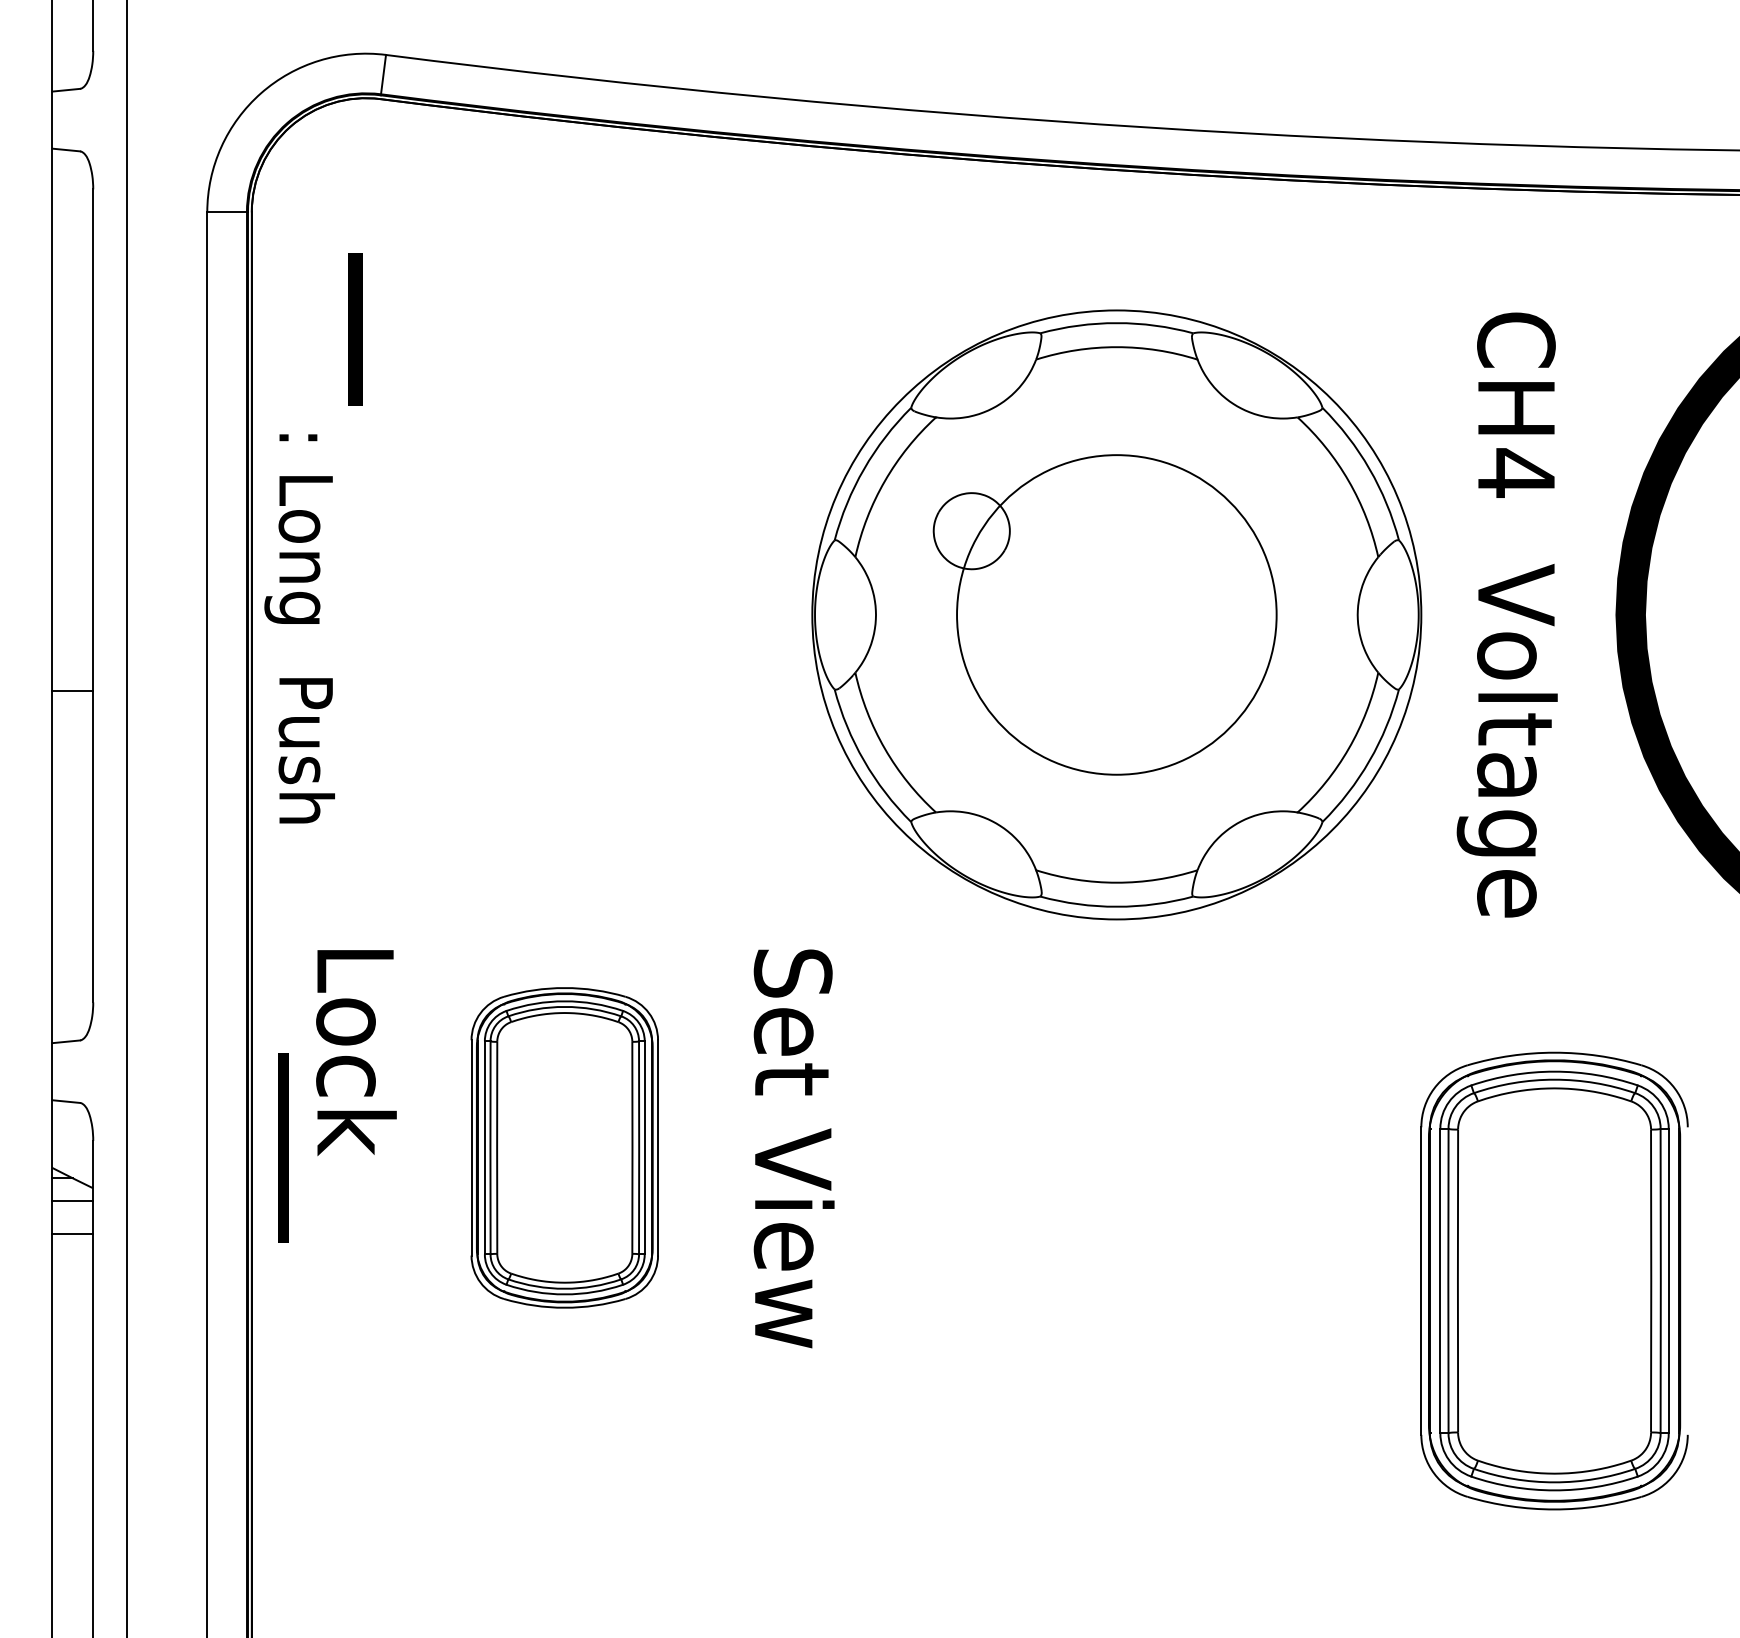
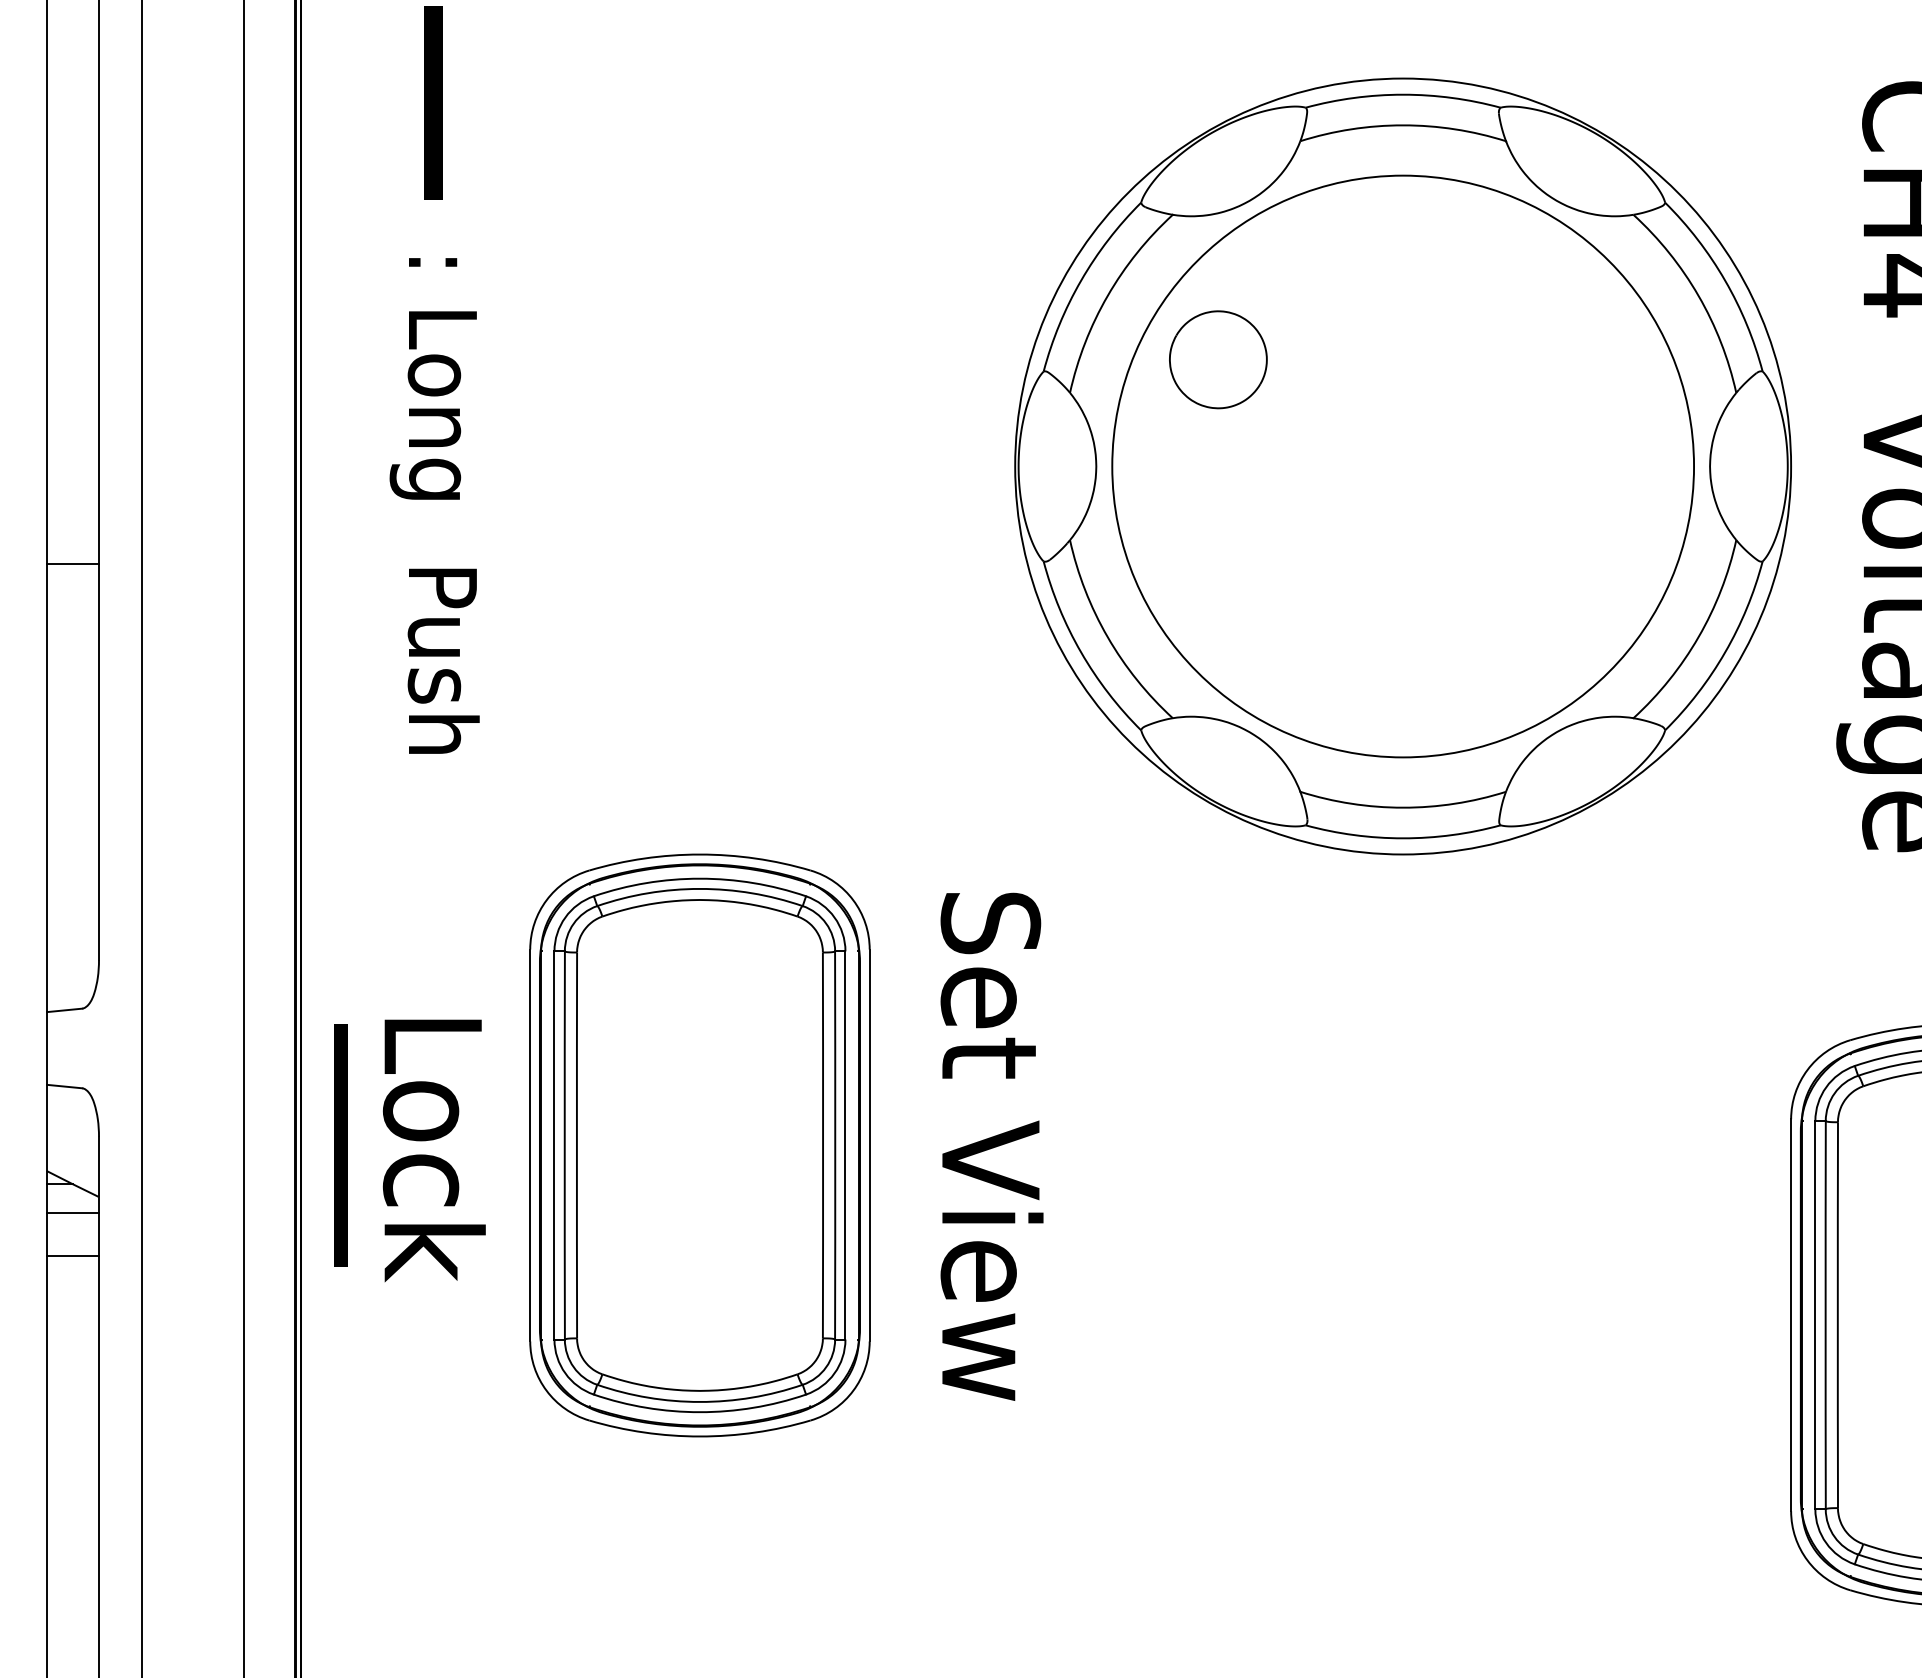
circle: (1116, 614) -> (1402, 465), size x1.43
text: (299, 628) -> (434, 505), moved
text: (356, 1053) -> (434, 1151), moved
part: (564, 1147) -> (699, 1145), size x1.43

